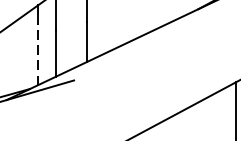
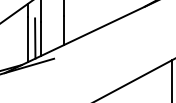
line: (48, 52) -> (35, 38), added
line: (37, 54) -> (27, 39), dashed -> solid

